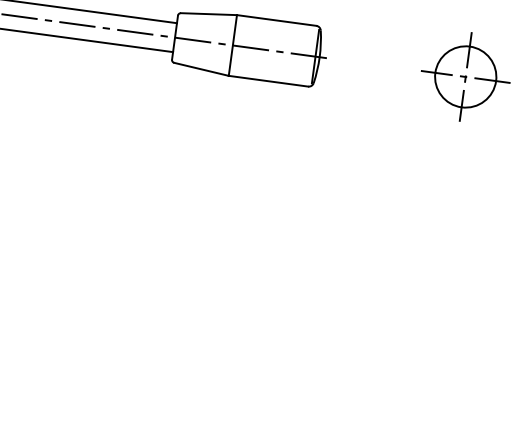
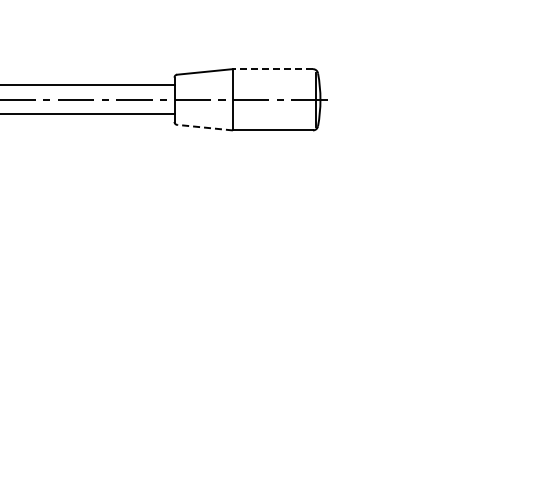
line: (276, 20) -> (272, 69), solid -> dashed
line: (201, 69) -> (204, 127), solid -> dashed
part: (465, 76) -> (467, 99), removed

